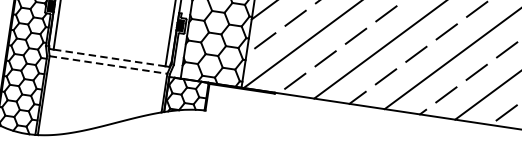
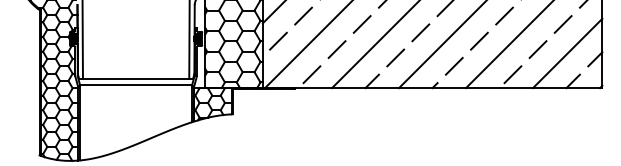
line: (108, 57) -> (135, 78), dashed -> solid
line: (108, 65) -> (136, 85), dashed -> solid

